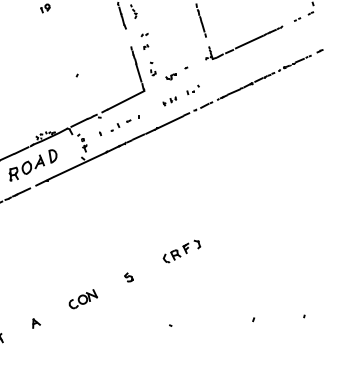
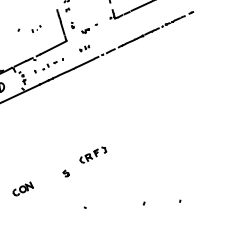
part: (153, 68) -> (73, 25), size x0.6
part: (192, 89) -> (36, 28), moved
part: (128, 277) -> (65, 173), moved

